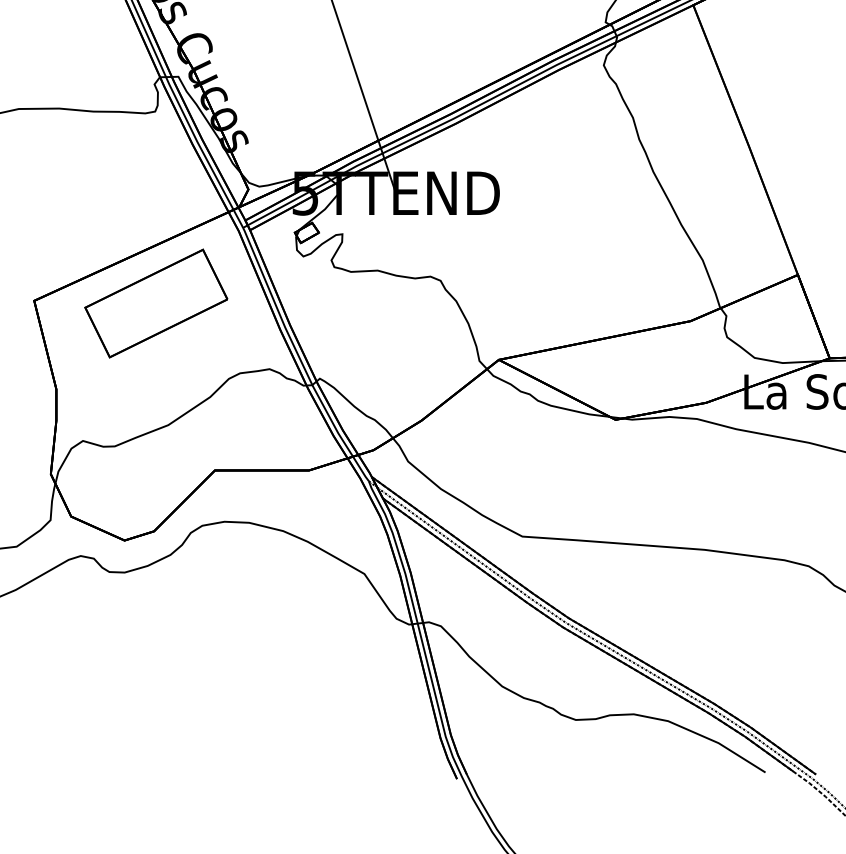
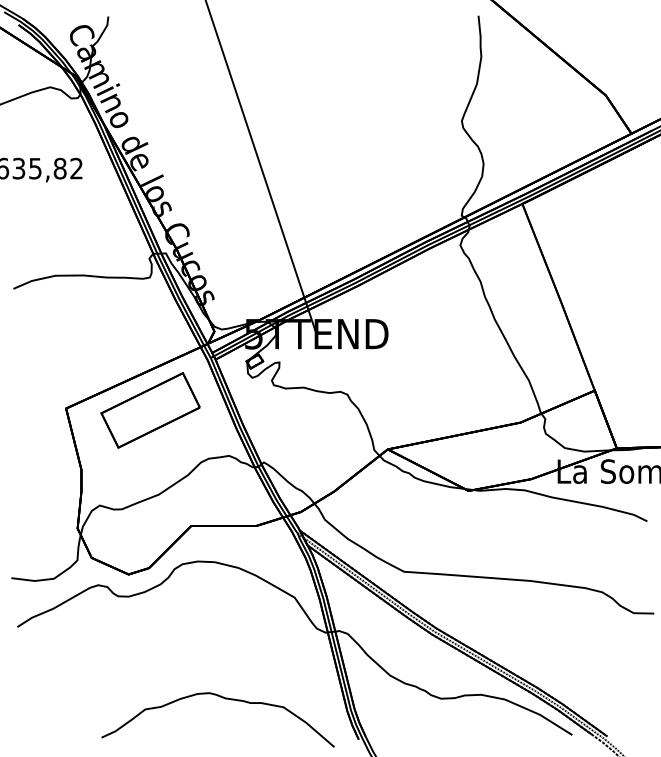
curve: (264, 721) -> (225, 699), added

